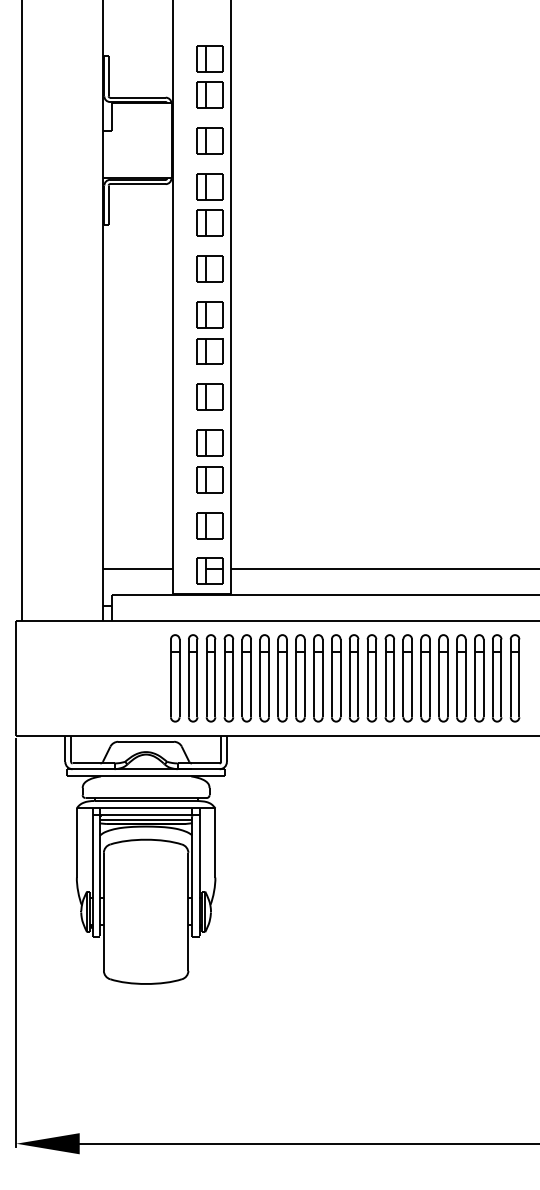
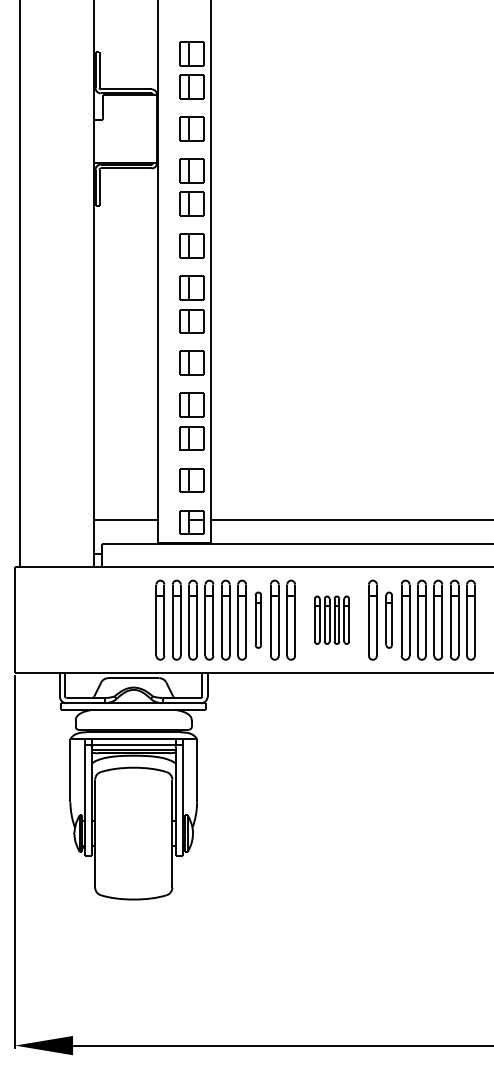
part: (282, 678) -> (258, 620), size x0.7
part: (362, 678) -> (331, 620), size x0.6
part: (425, 678) -> (389, 620), size x0.7

